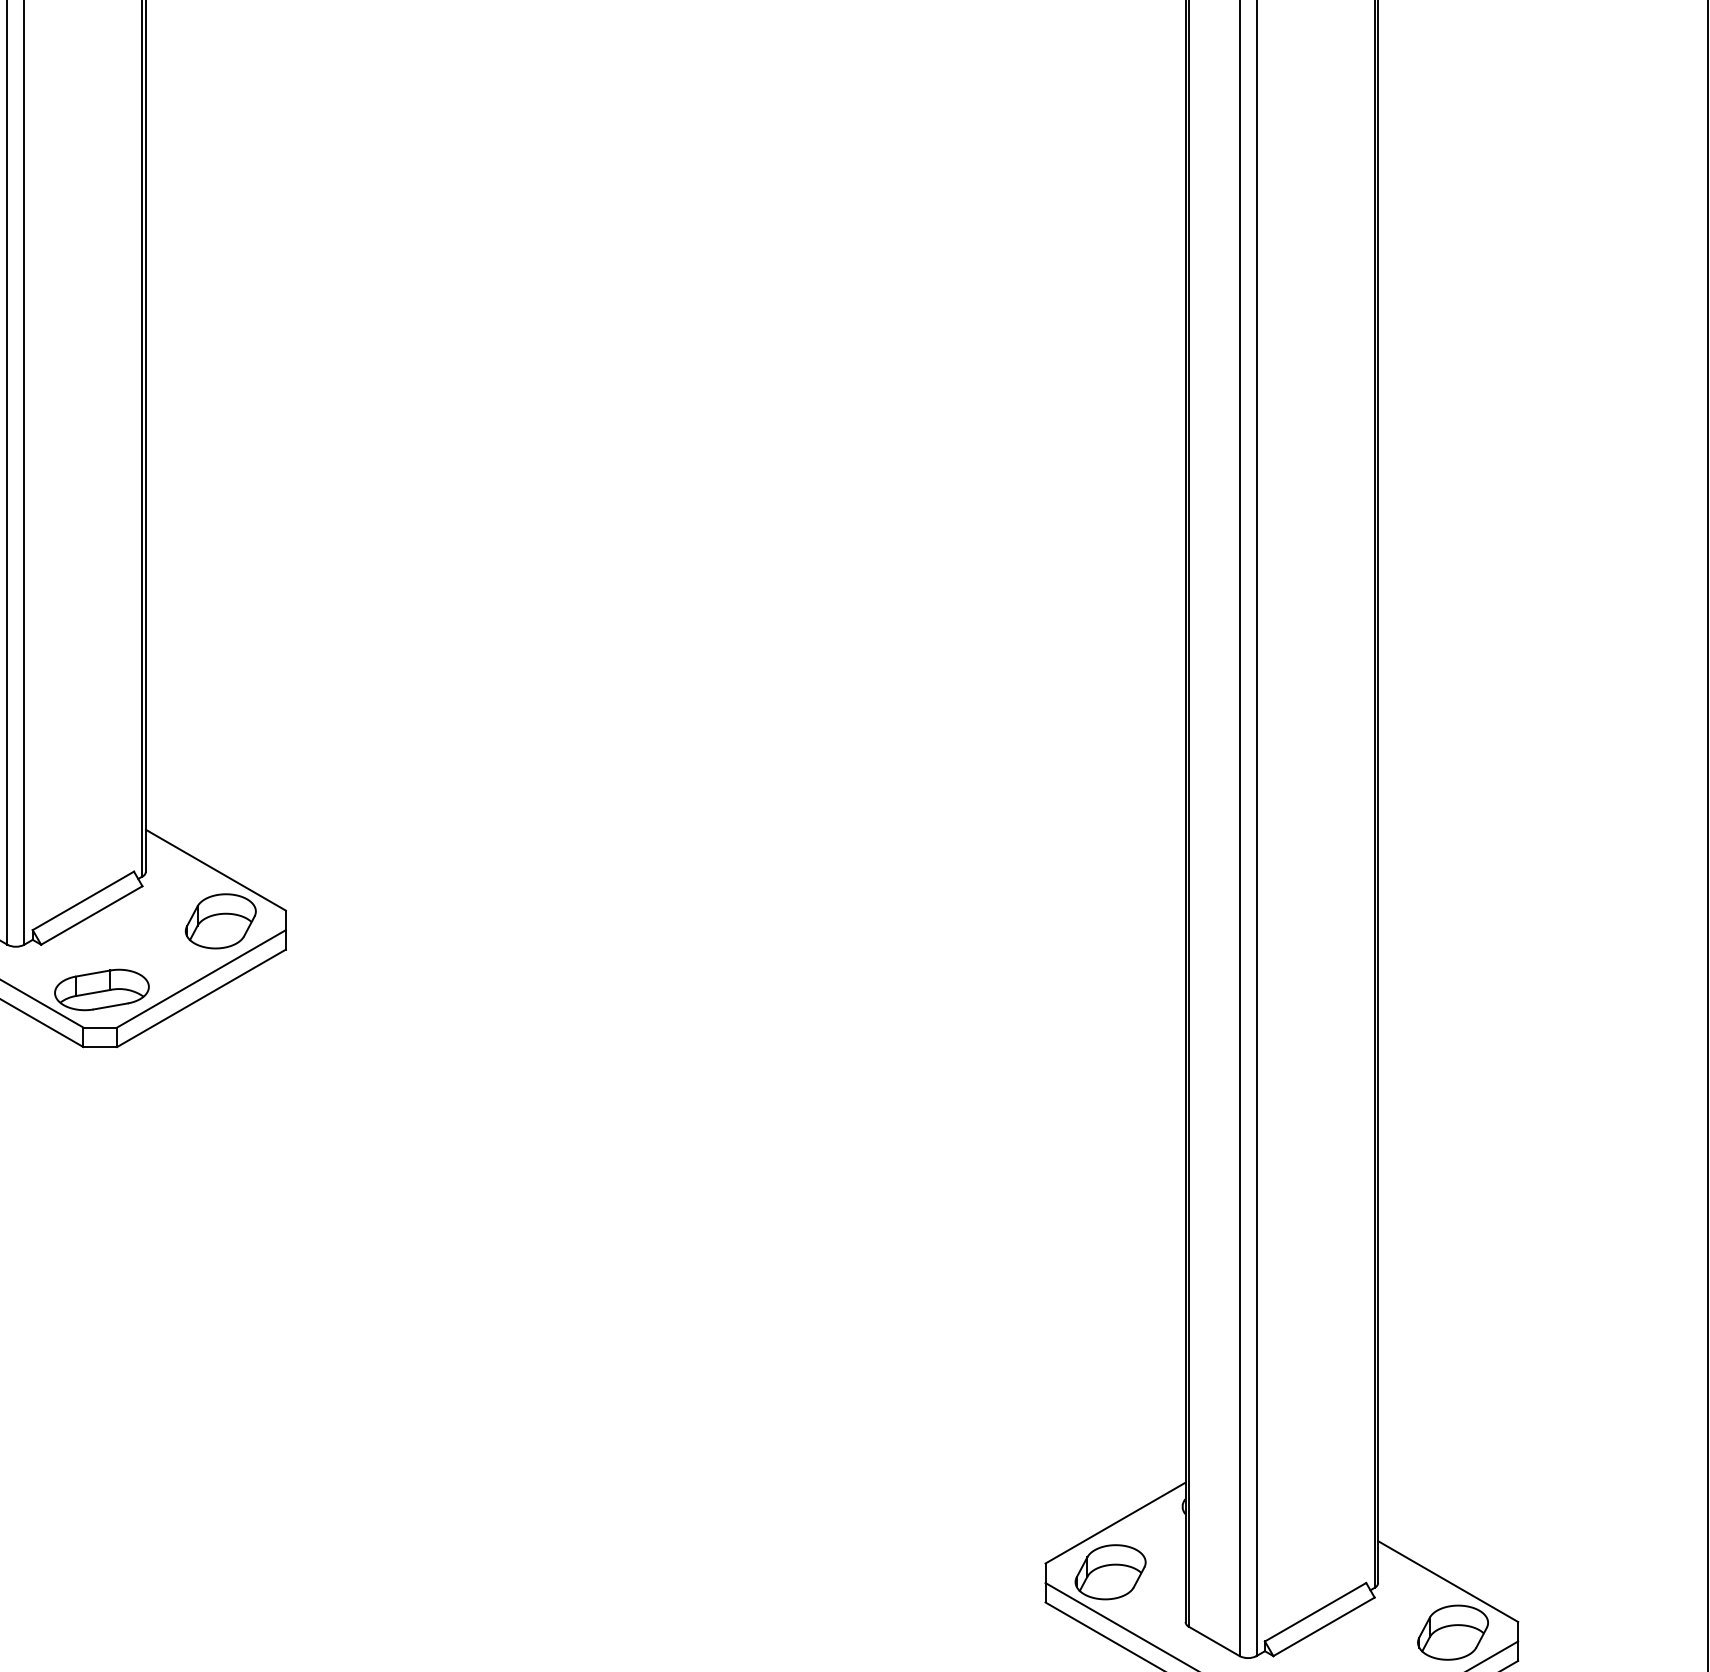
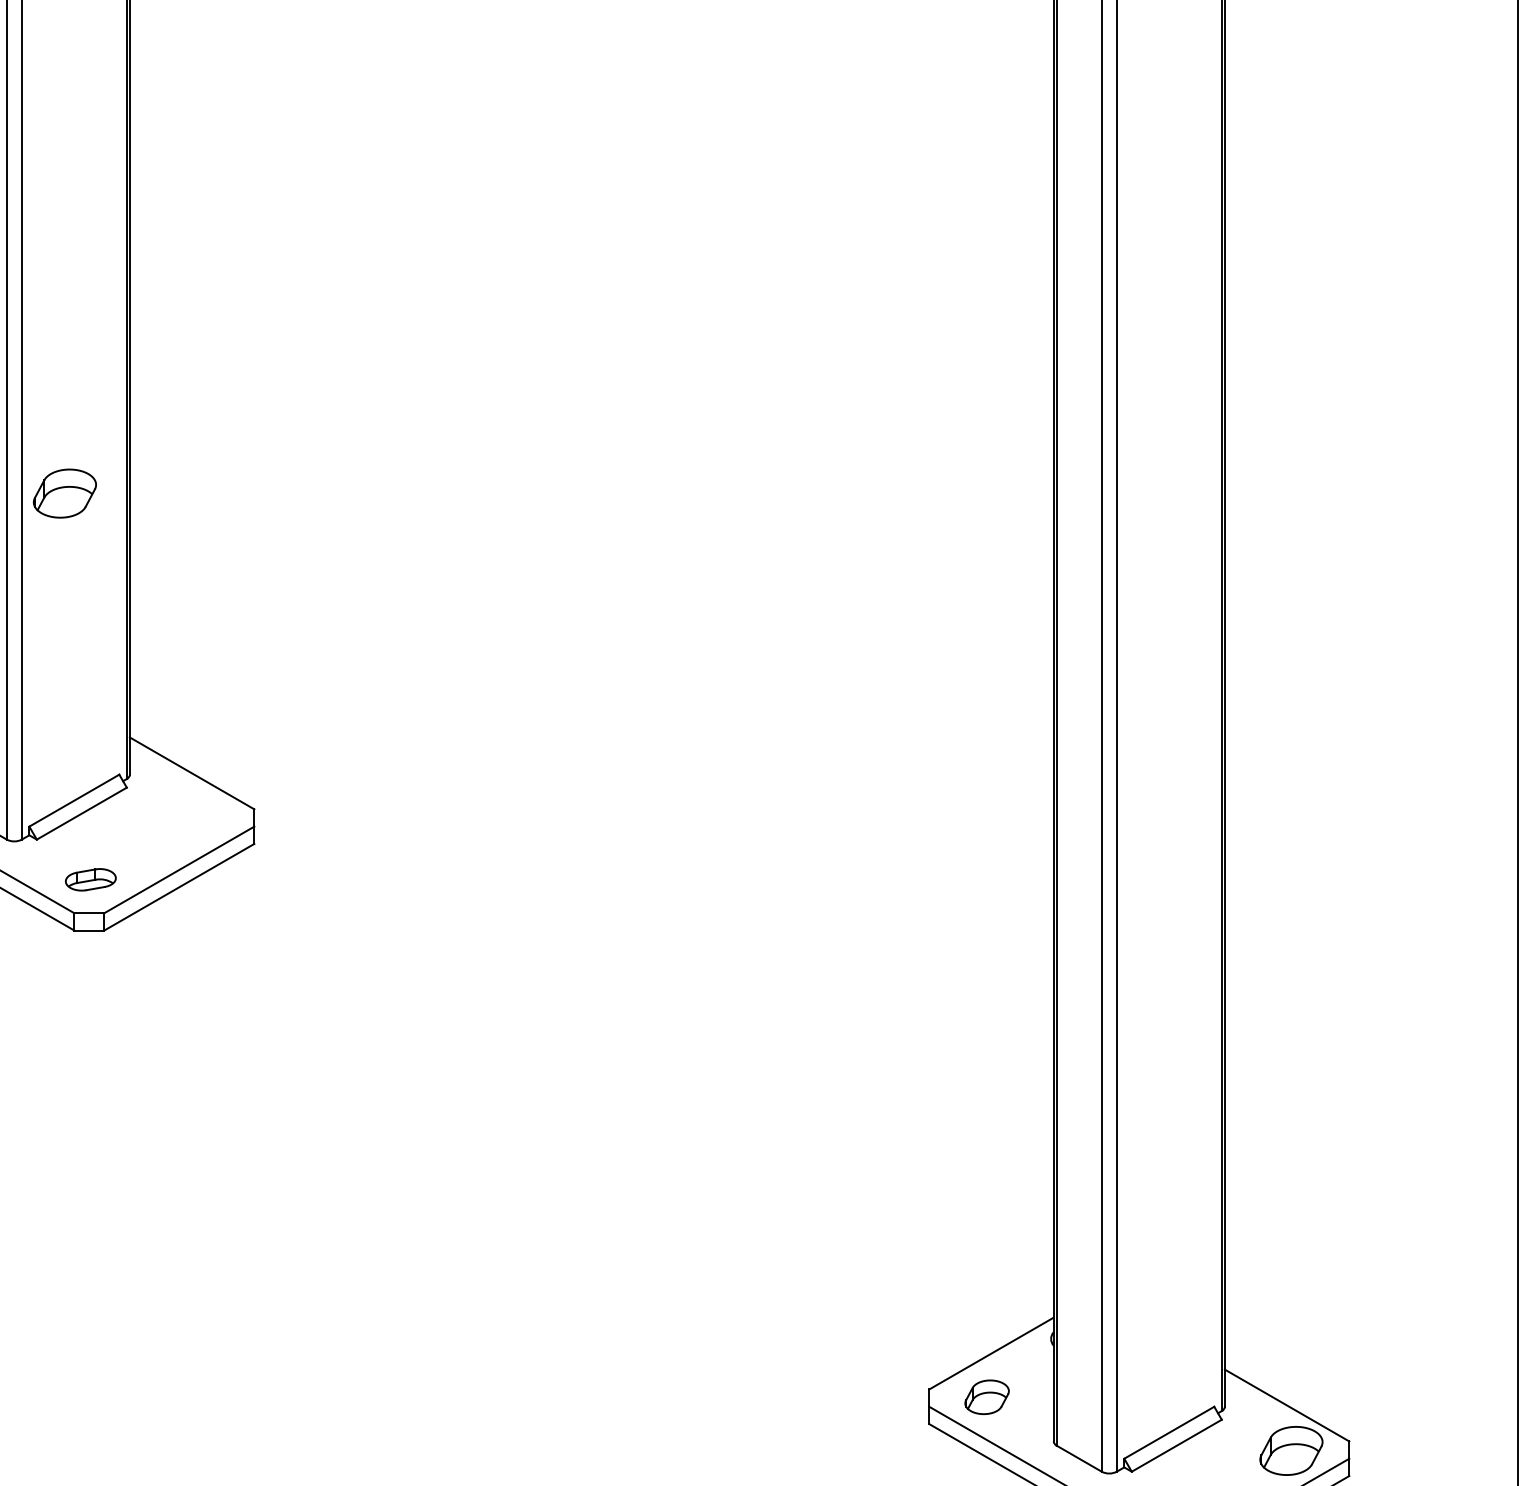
part: (220, 921) -> (64, 493), moved
part: (101, 989) -> (90, 879), size x0.6
part: (1110, 1572) -> (987, 1397), size x0.7

